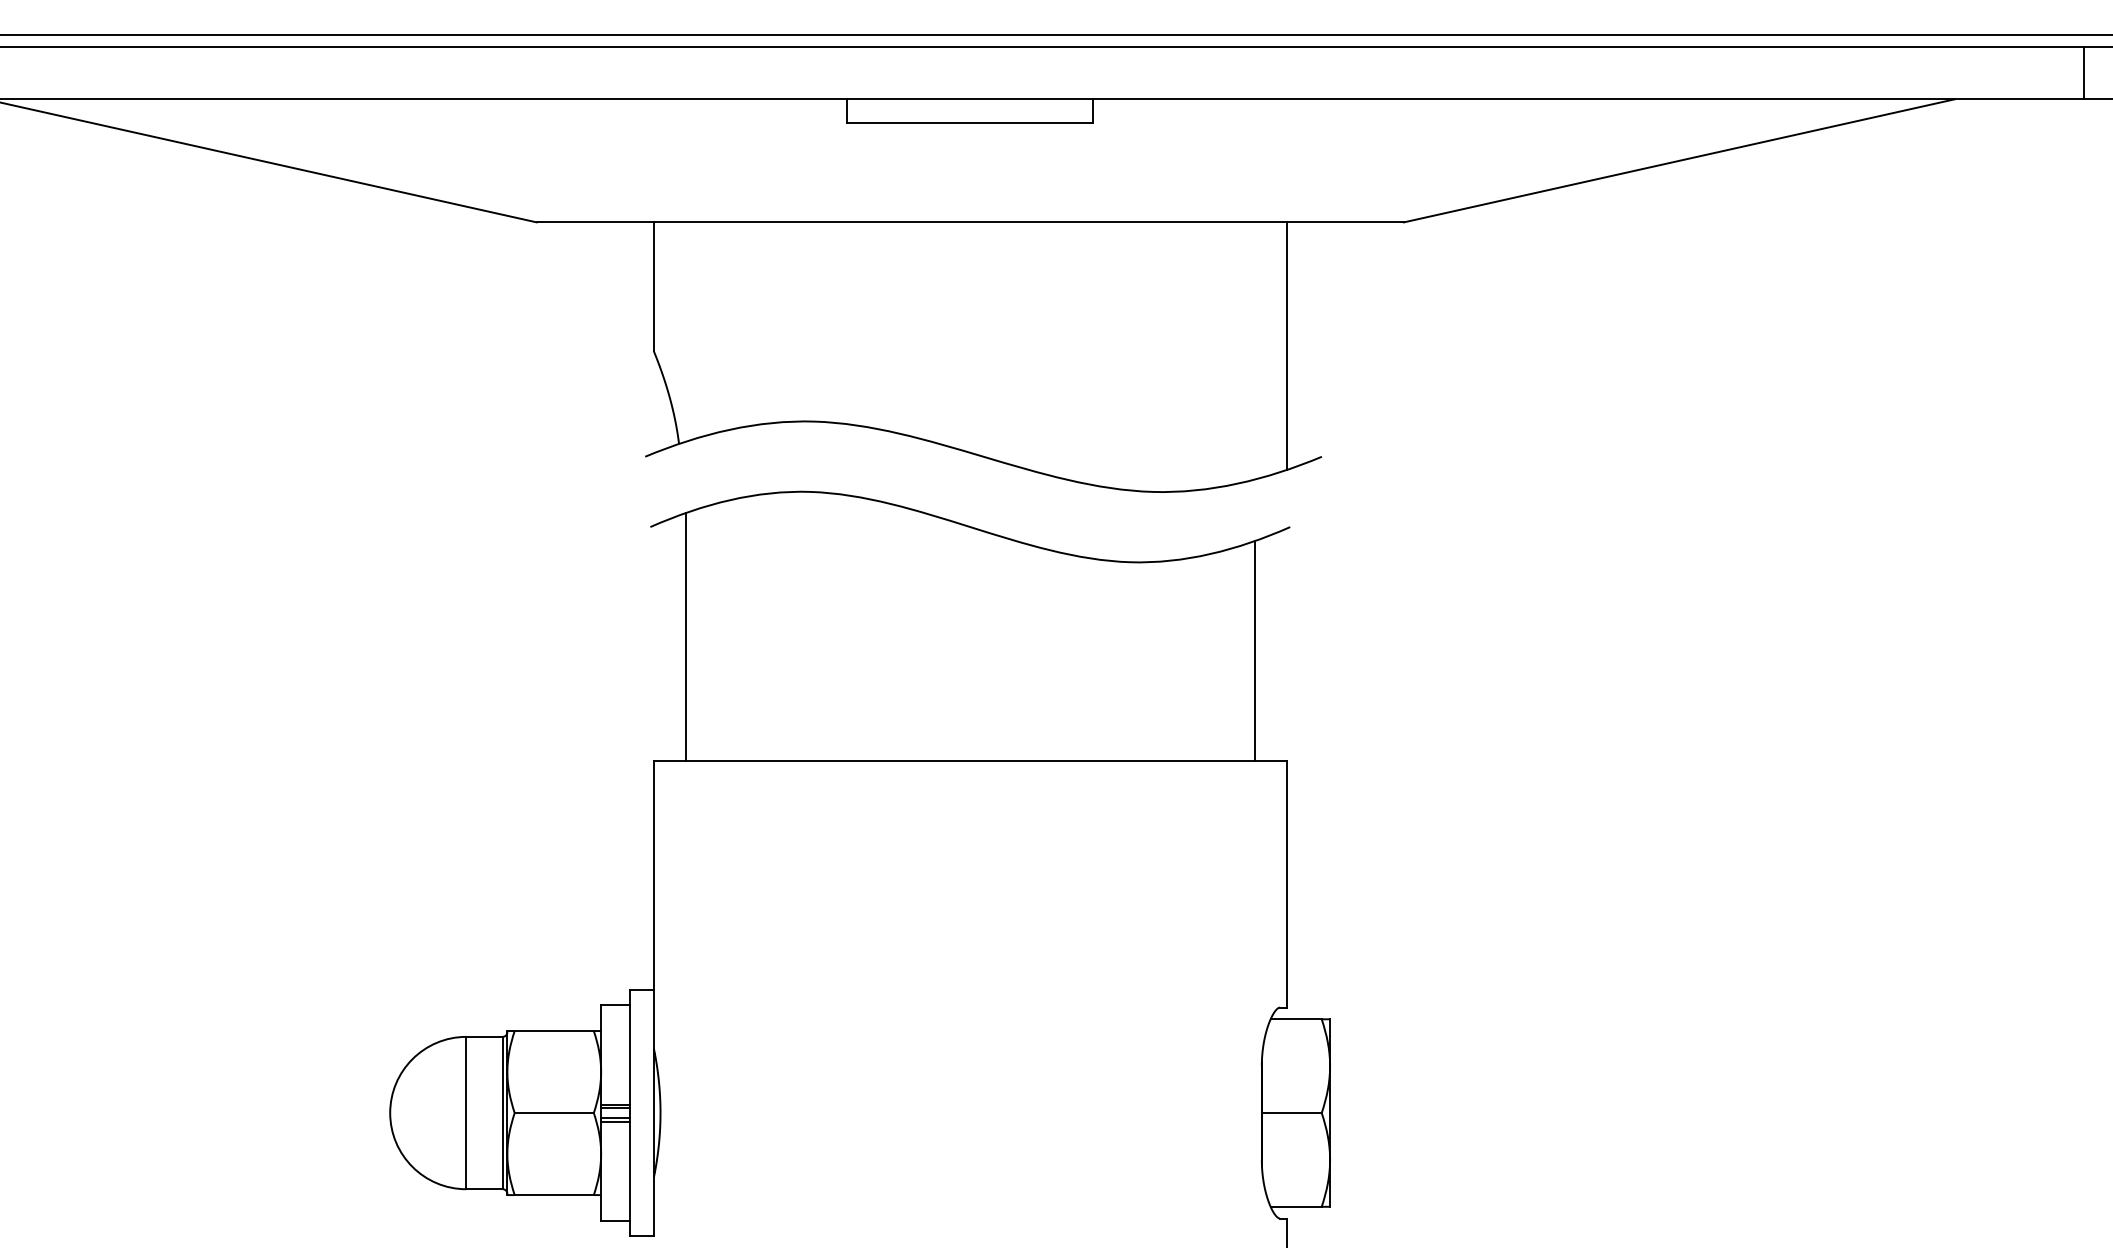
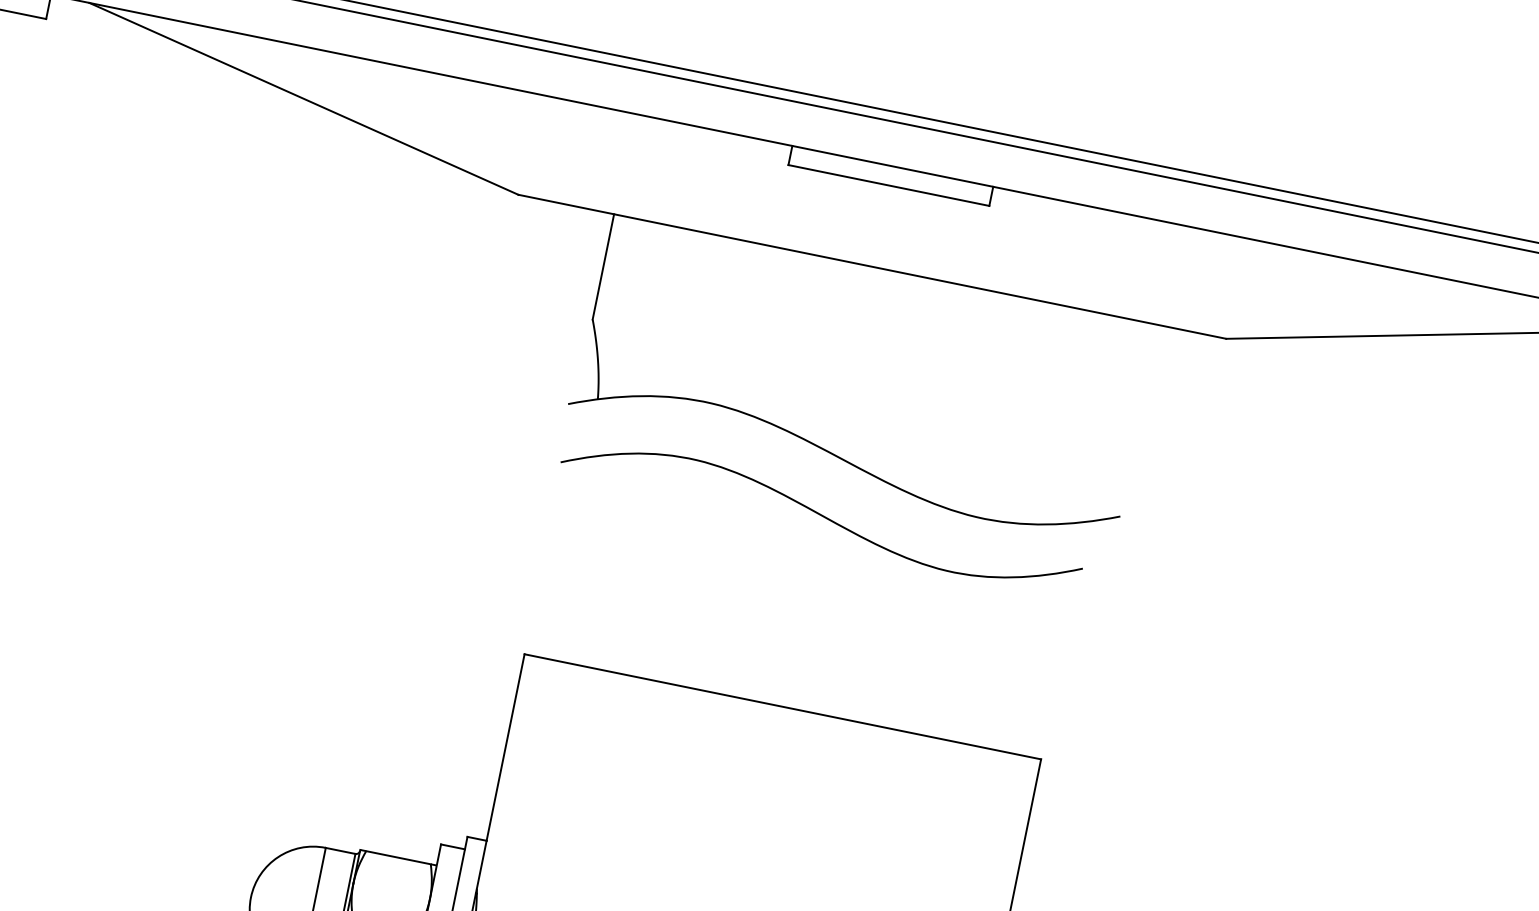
line: (1286, 346) -> (1109, 420), removed
line: (685, 637) -> (570, 558), removed
line: (1255, 651) -> (1033, 664), removed

